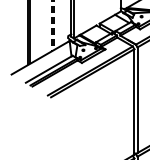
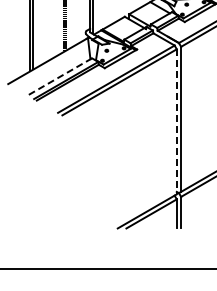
line: (48, 69) -> (59, 77), solid -> dashed
line: (134, 101) -> (176, 121), solid -> dashed

